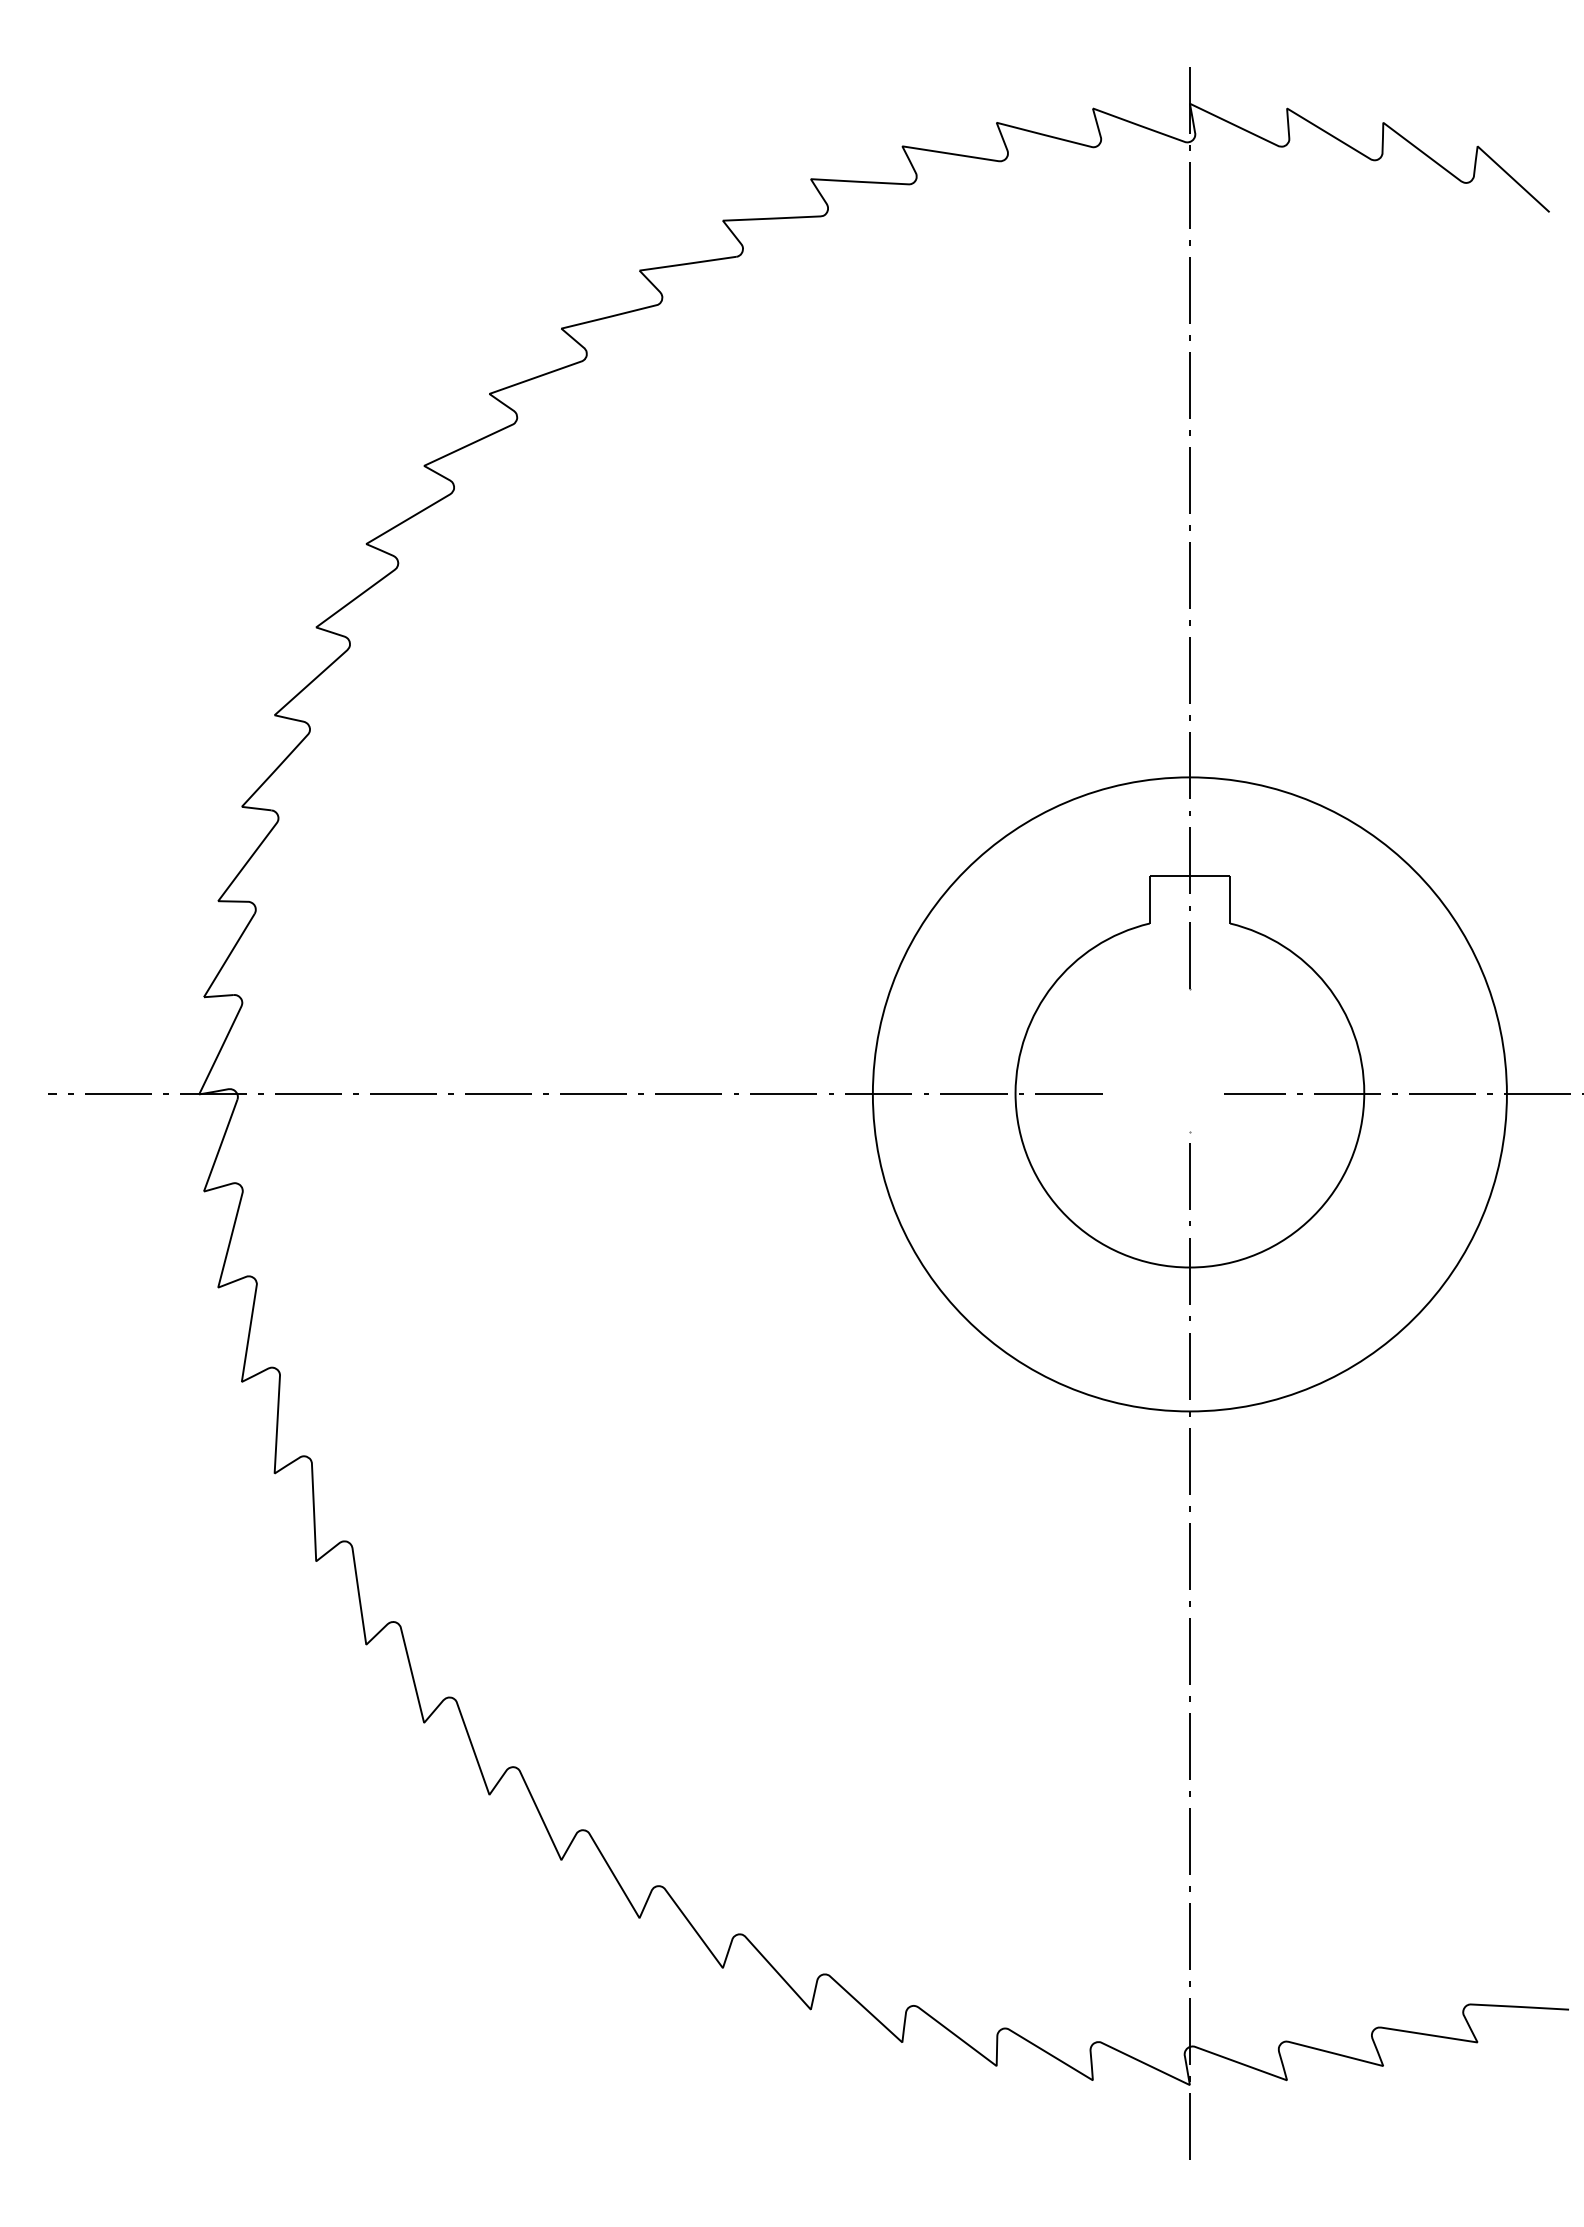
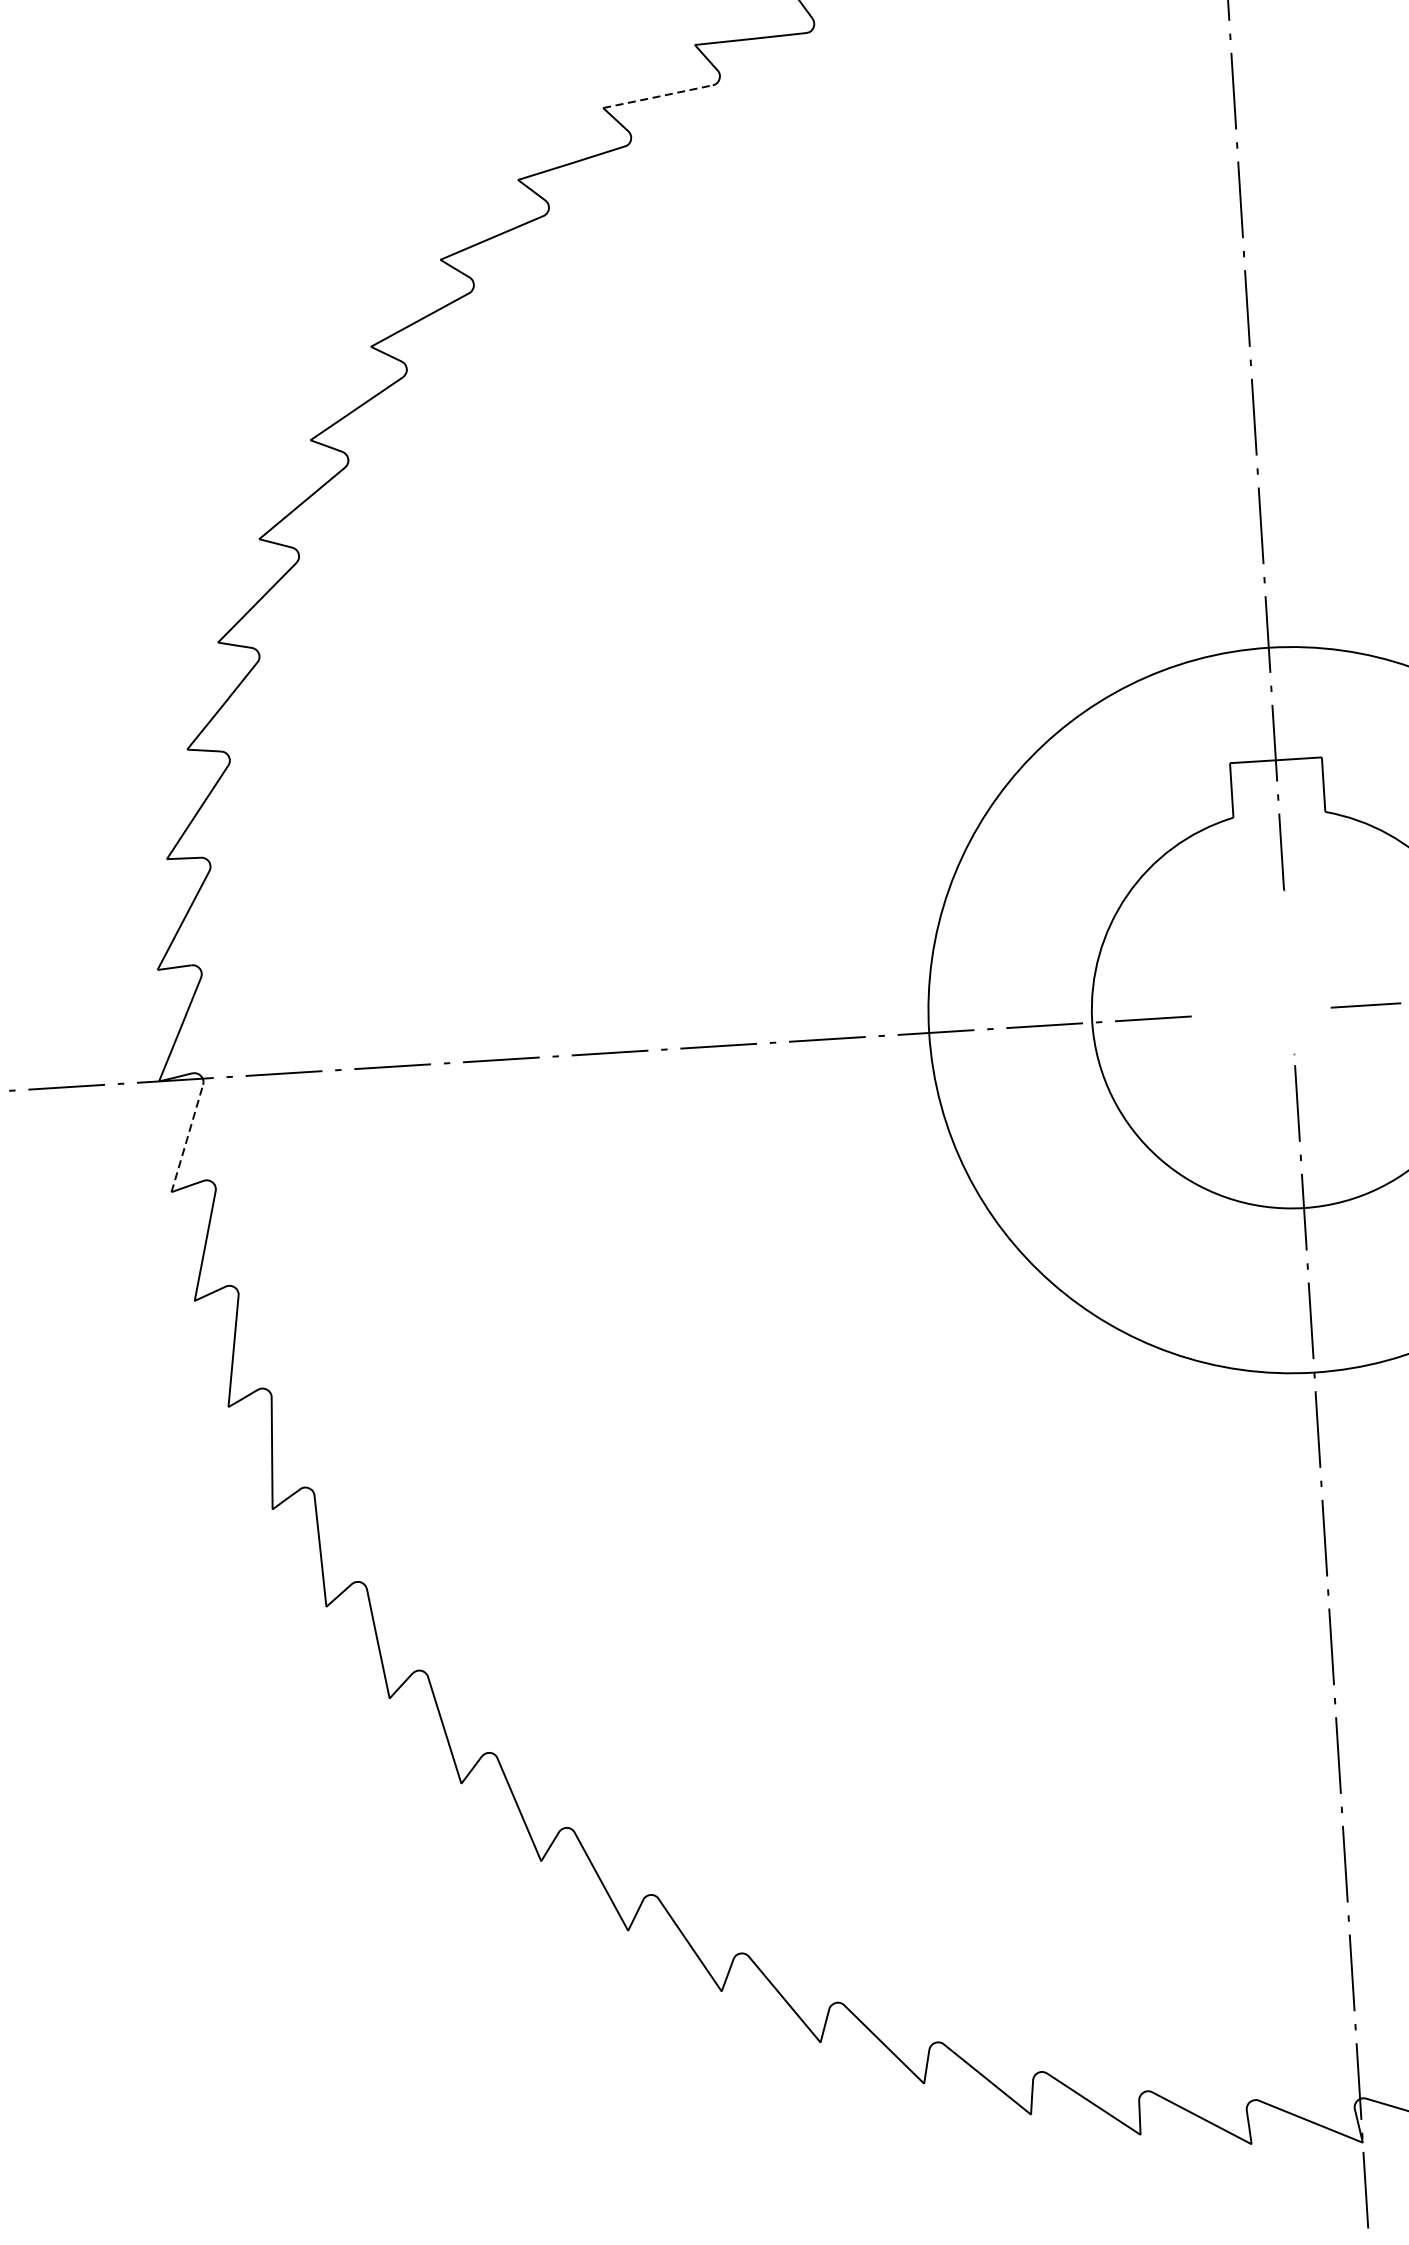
line: (687, 263) -> (657, 96), solid -> dashed
line: (220, 1145) -> (187, 1138), solid -> dashed

